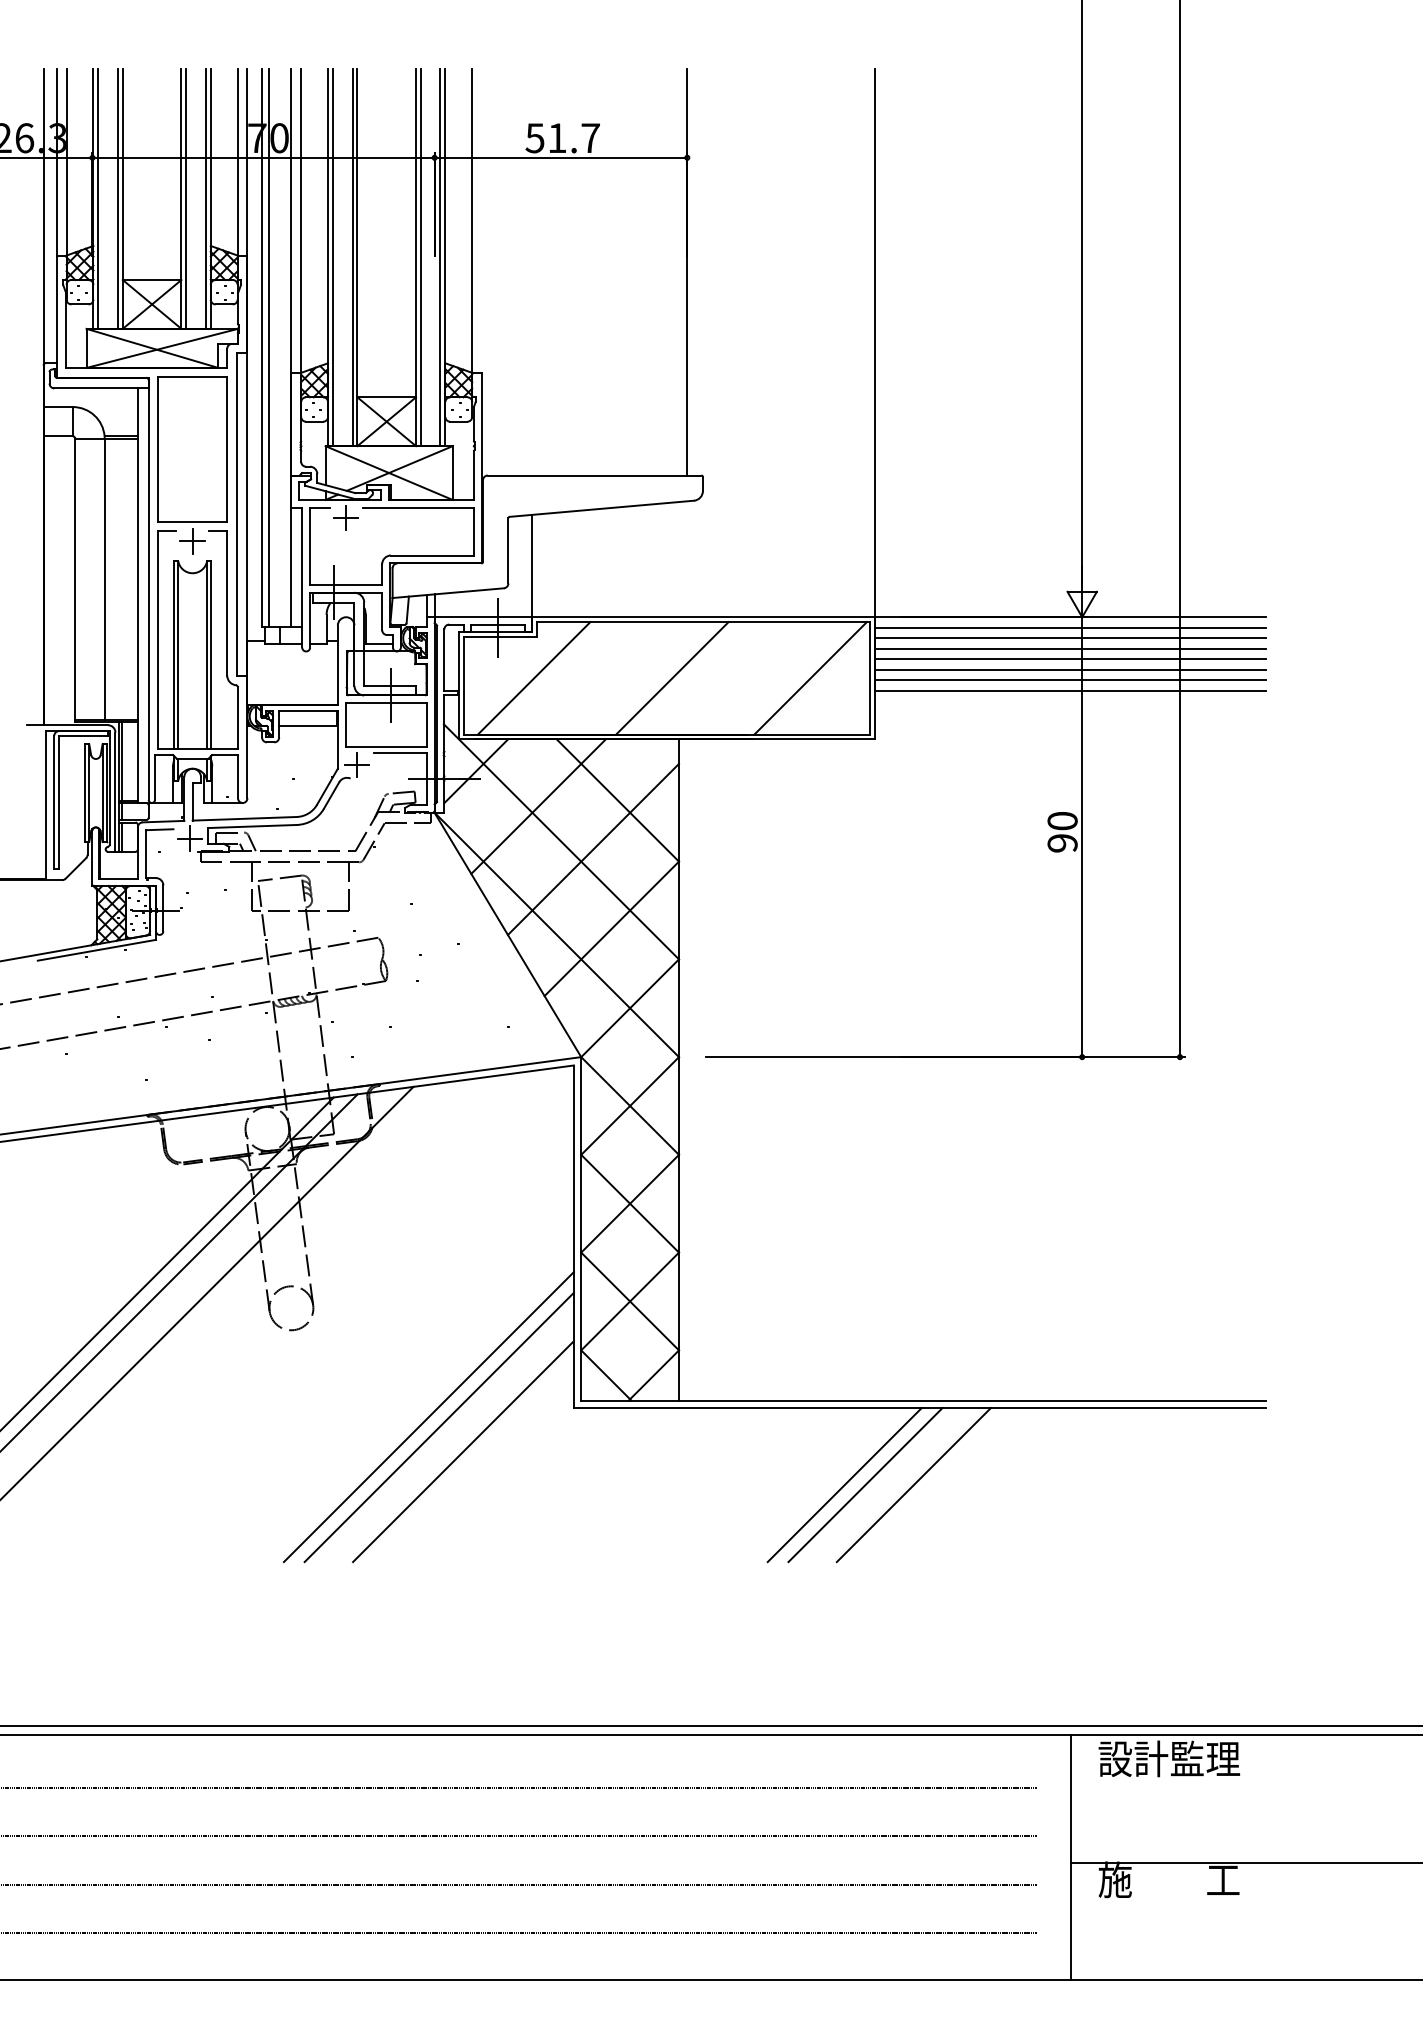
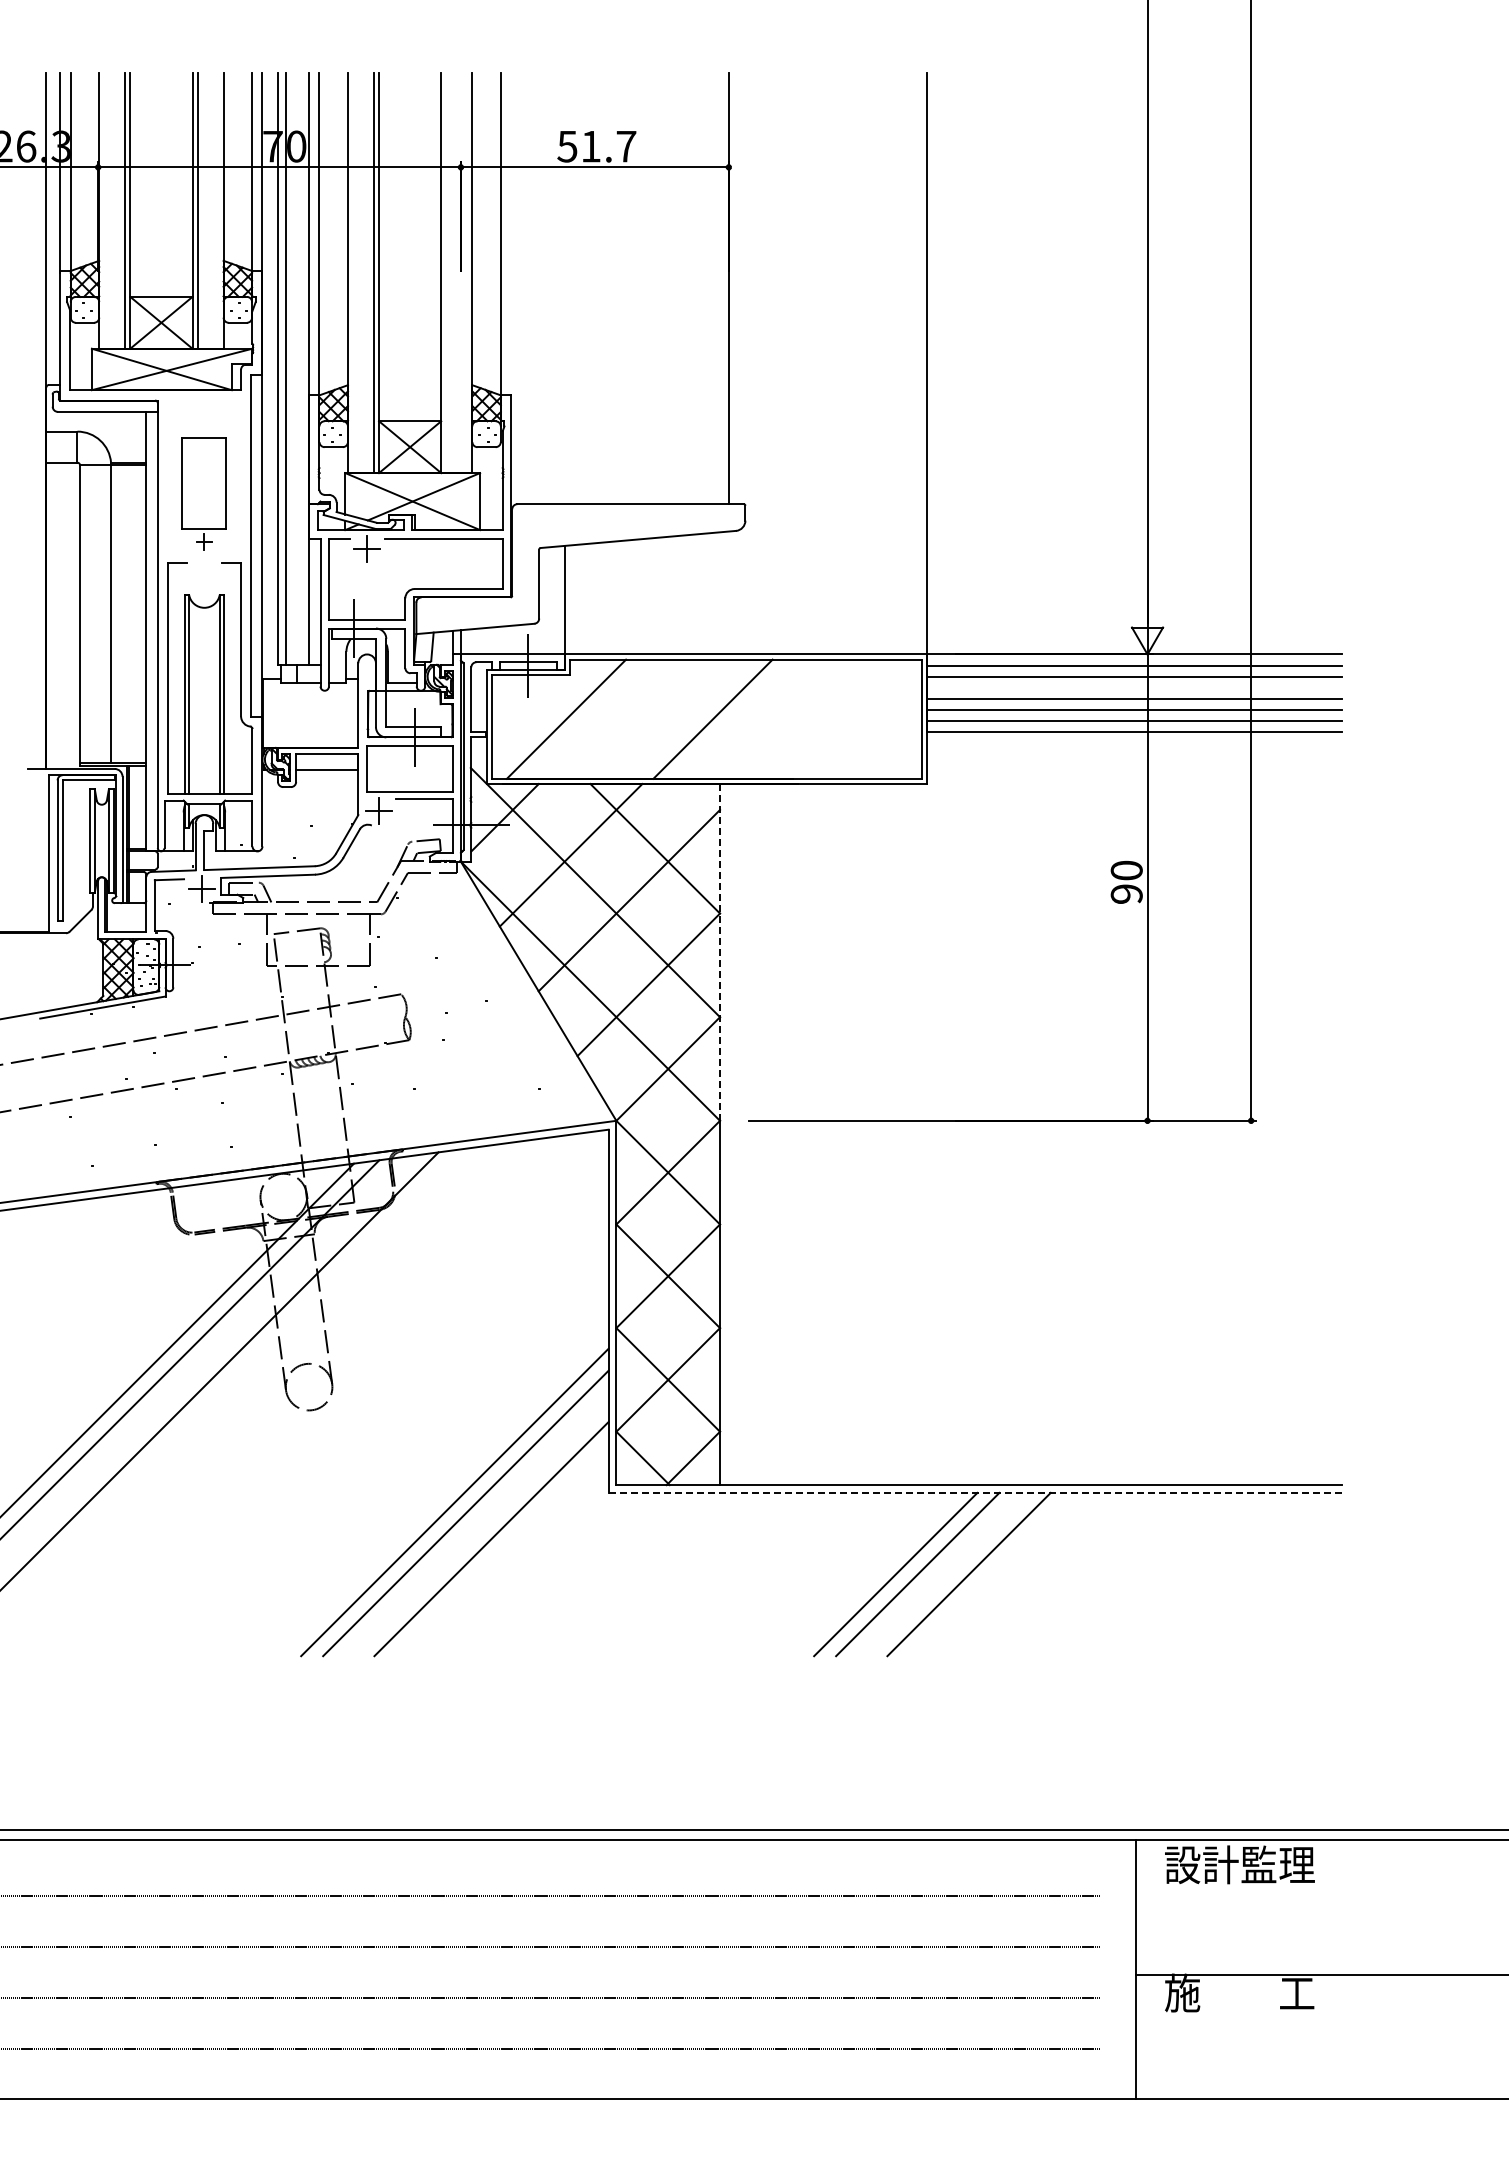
line: (98, 198) -> (104, 210), removed
line: (205, 198) -> (218, 210), removed
line: (333, 256) -> (353, 272), removed
line: (420, 256) -> (446, 272), removed
line: (440, 256) -> (467, 272), removed
part: (192, 465) -> (204, 493), size x0.6
line: (1069, 648) -> (1134, 687), removed
line: (810, 677) -> (859, 718), removed
line: (679, 897) -> (720, 951), solid -> dashed
line: (919, 1407) -> (975, 1492), solid -> dashed

